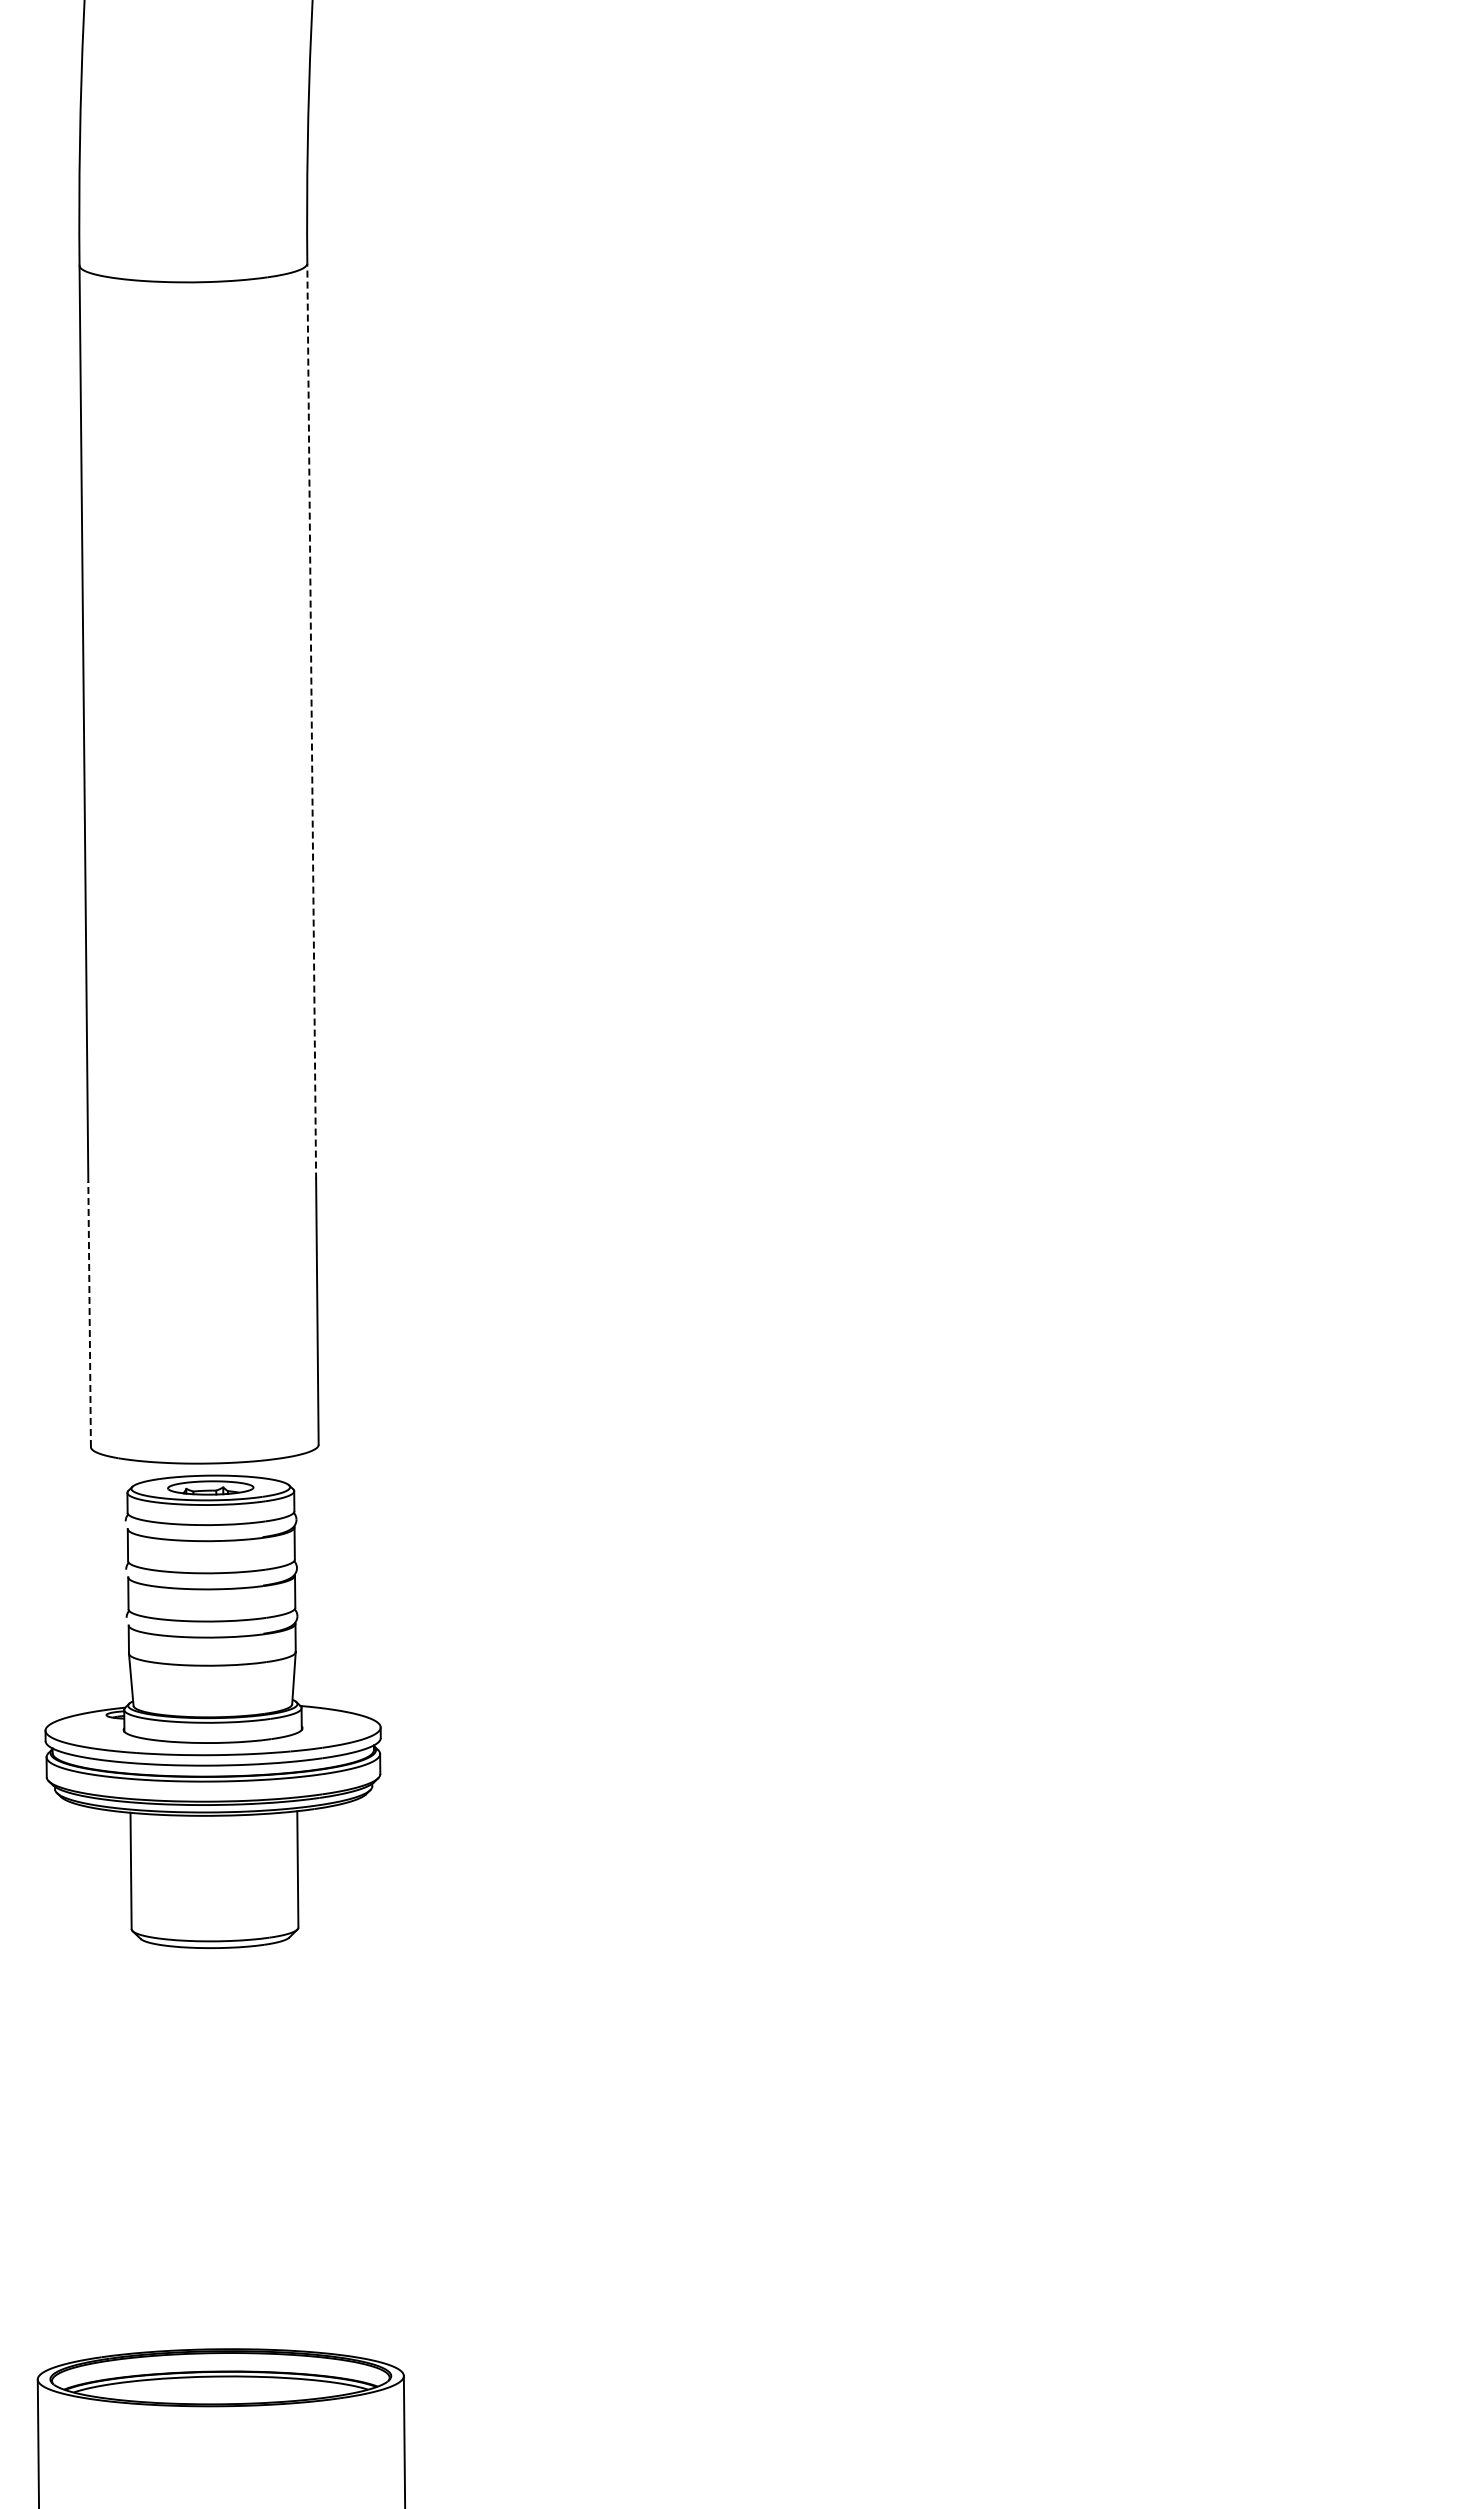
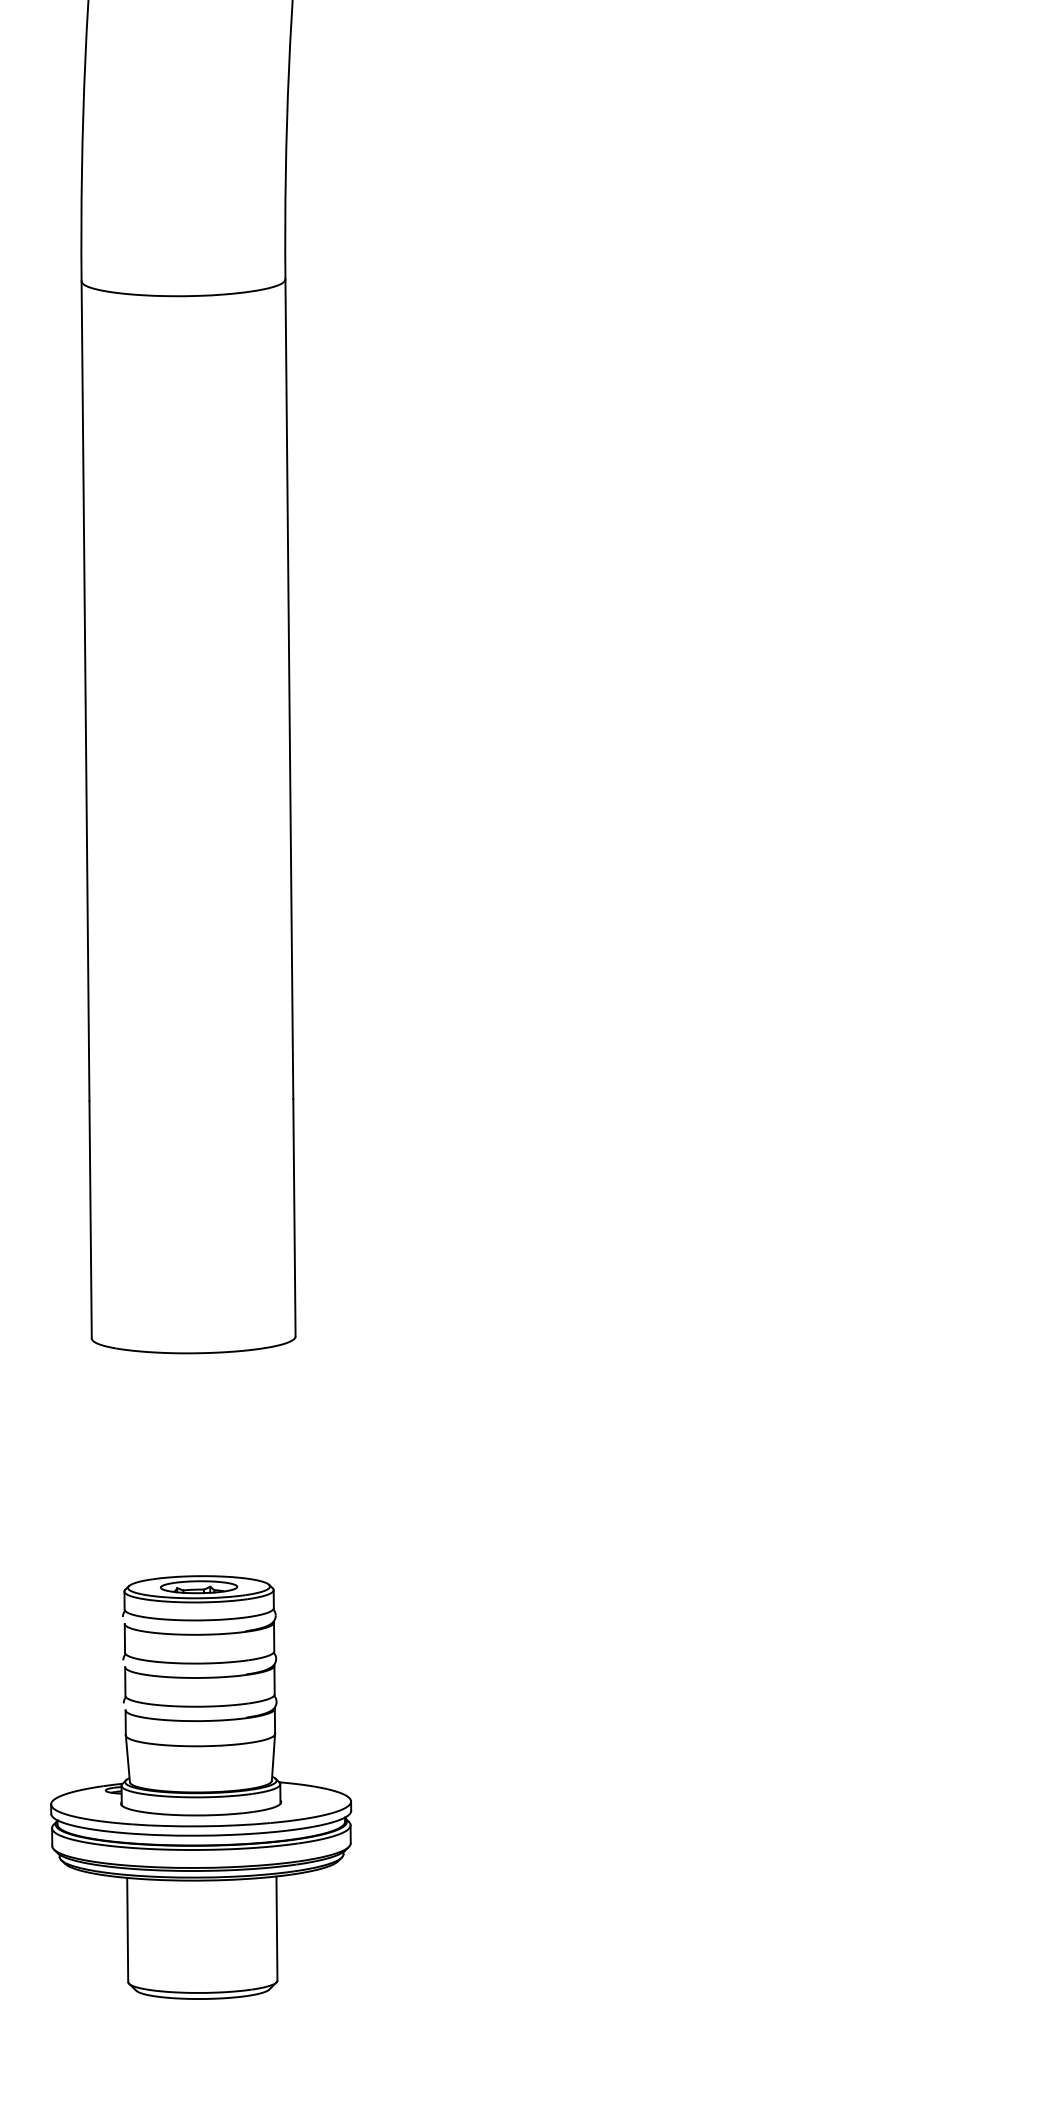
line: (311, 721) -> (289, 689), dashed -> solid
line: (89, 1314) -> (90, 1219), dashed -> solid
part: (212, 1711) -> (200, 1787), moved

